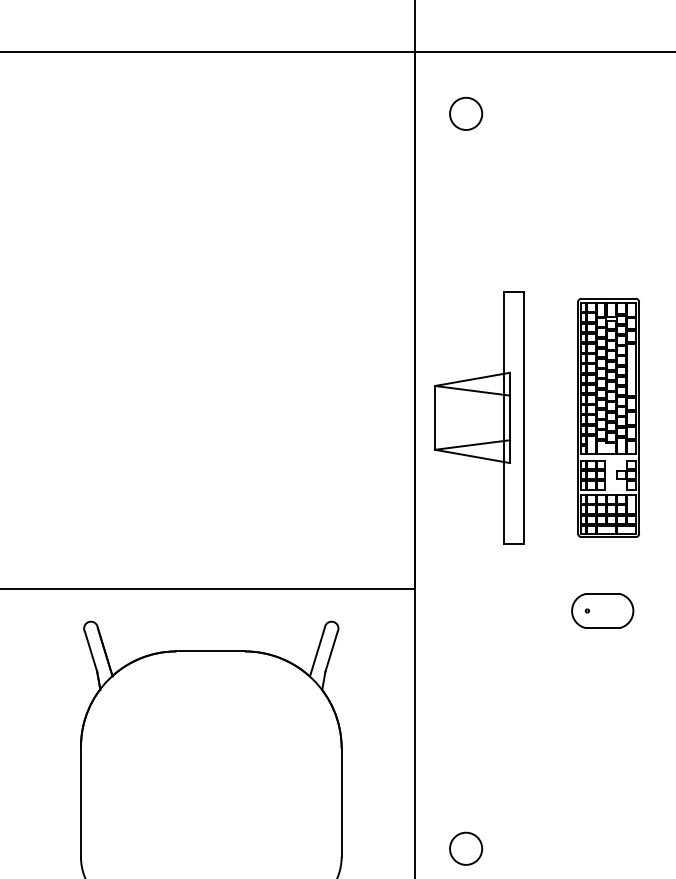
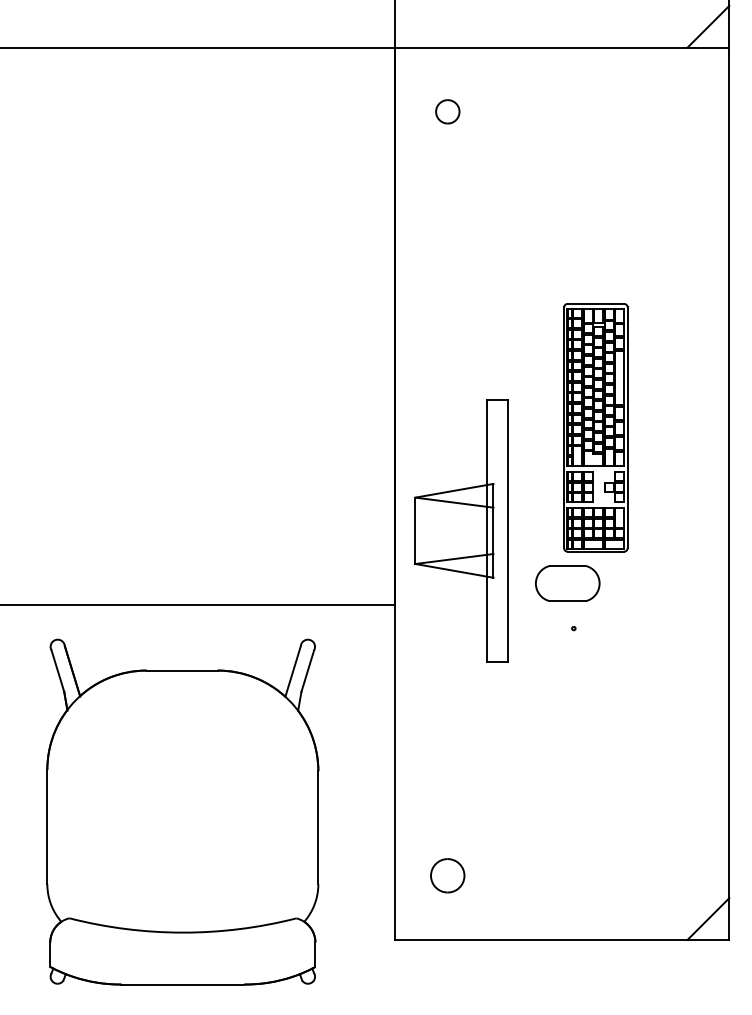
part: (465, 113) -> (447, 111), size x0.7
part: (479, 417) -> (461, 530), moved
part: (602, 610) -> (567, 583), moved

